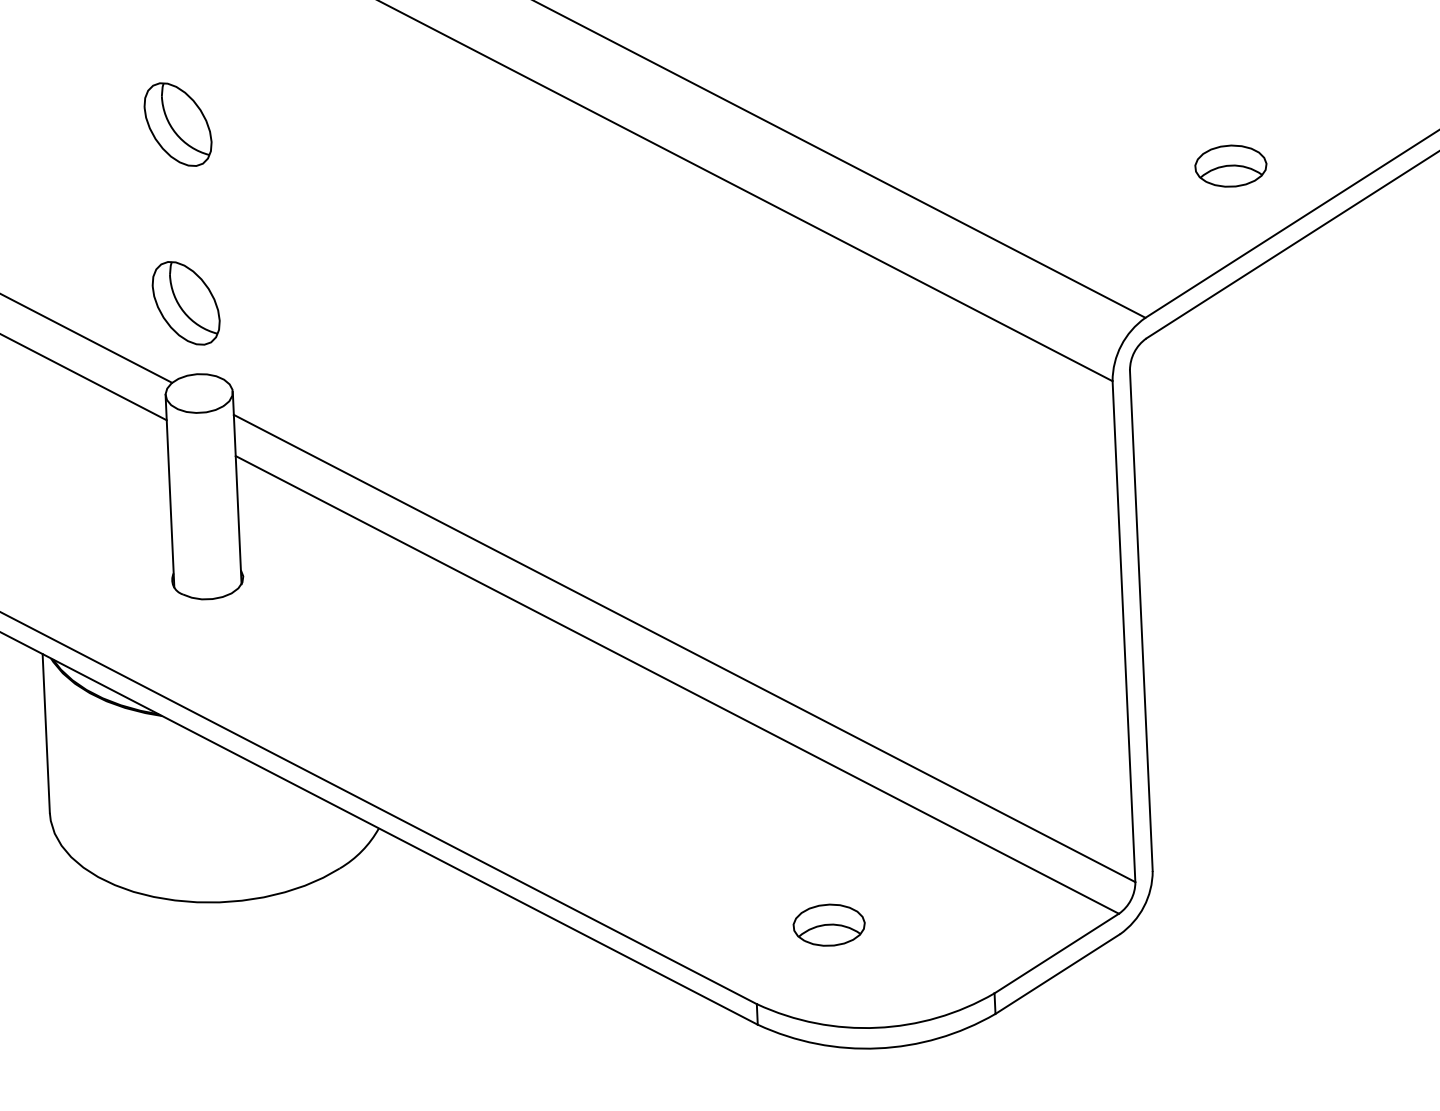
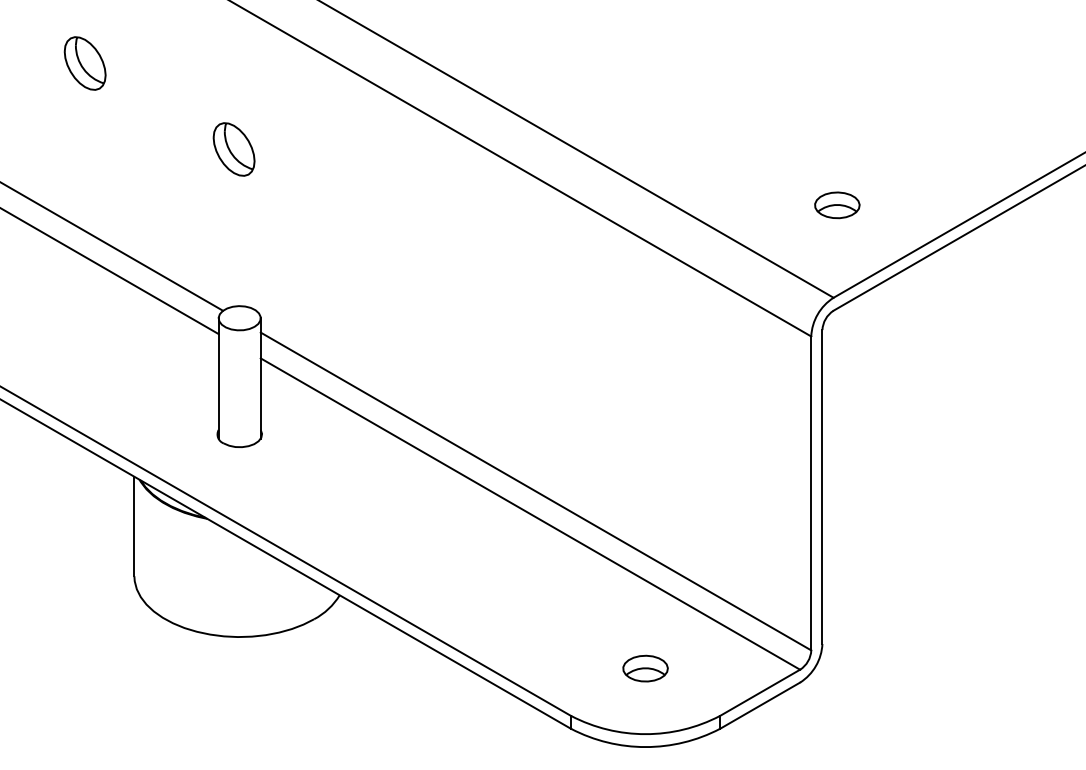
part: (1231, 166) -> (837, 205), moved
part: (185, 303) -> (233, 261), removed
part: (829, 924) -> (645, 668), moved

